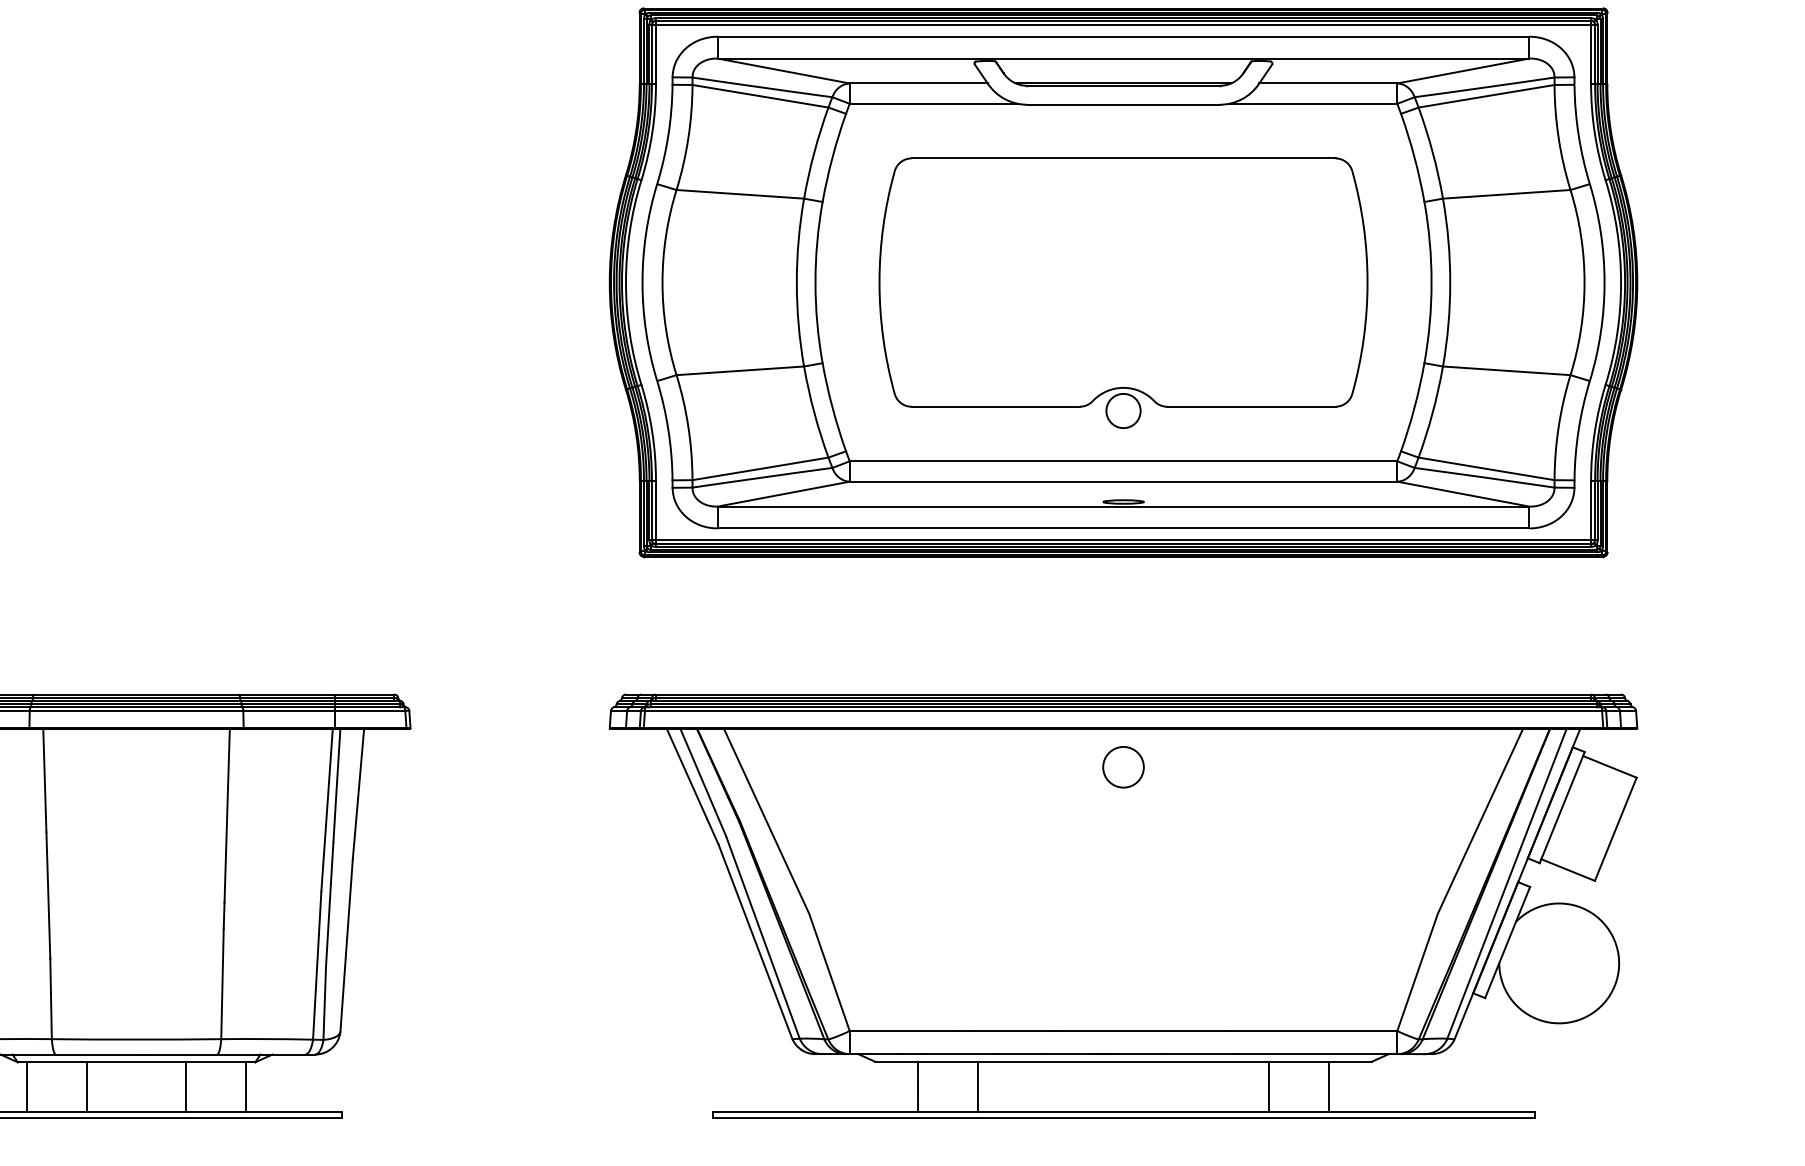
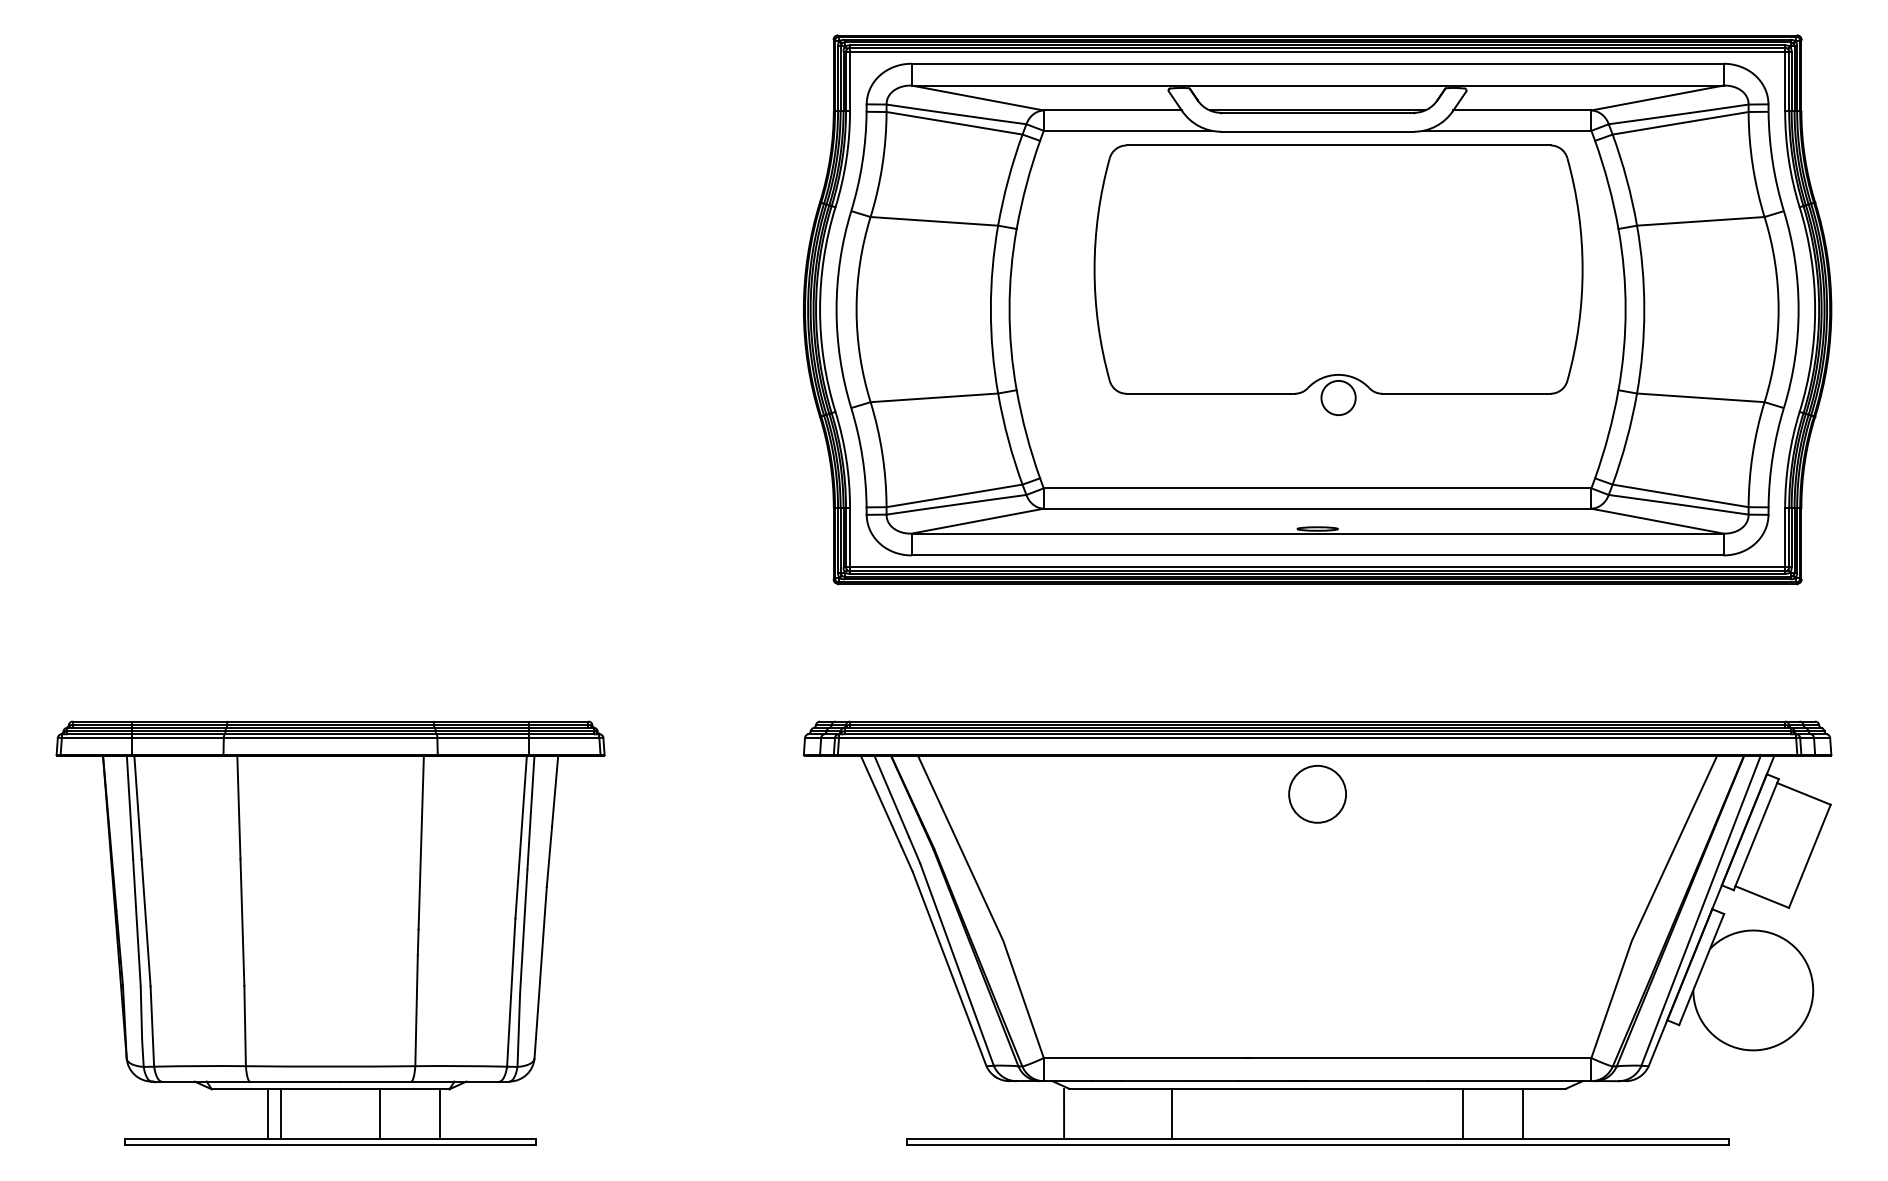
part: (1123, 292) -> (1338, 279), moved
circle: (1123, 766) -> (1317, 793), size x1.4
line: (27, 1086) -> (268, 1113), moved
line: (918, 1086) -> (1064, 1113), moved

